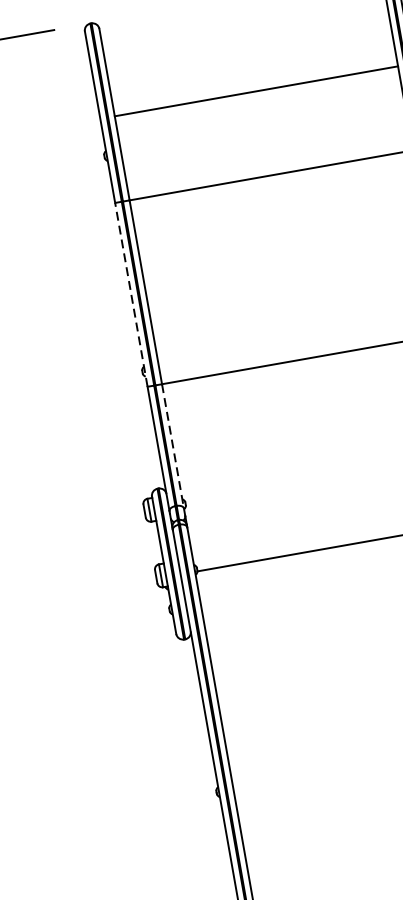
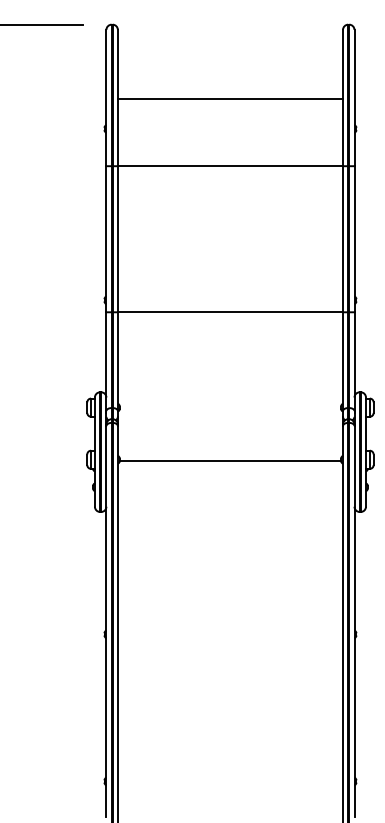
line: (131, 293) -> (106, 238), dashed -> solid
line: (172, 447) -> (117, 362), dashed -> solid

